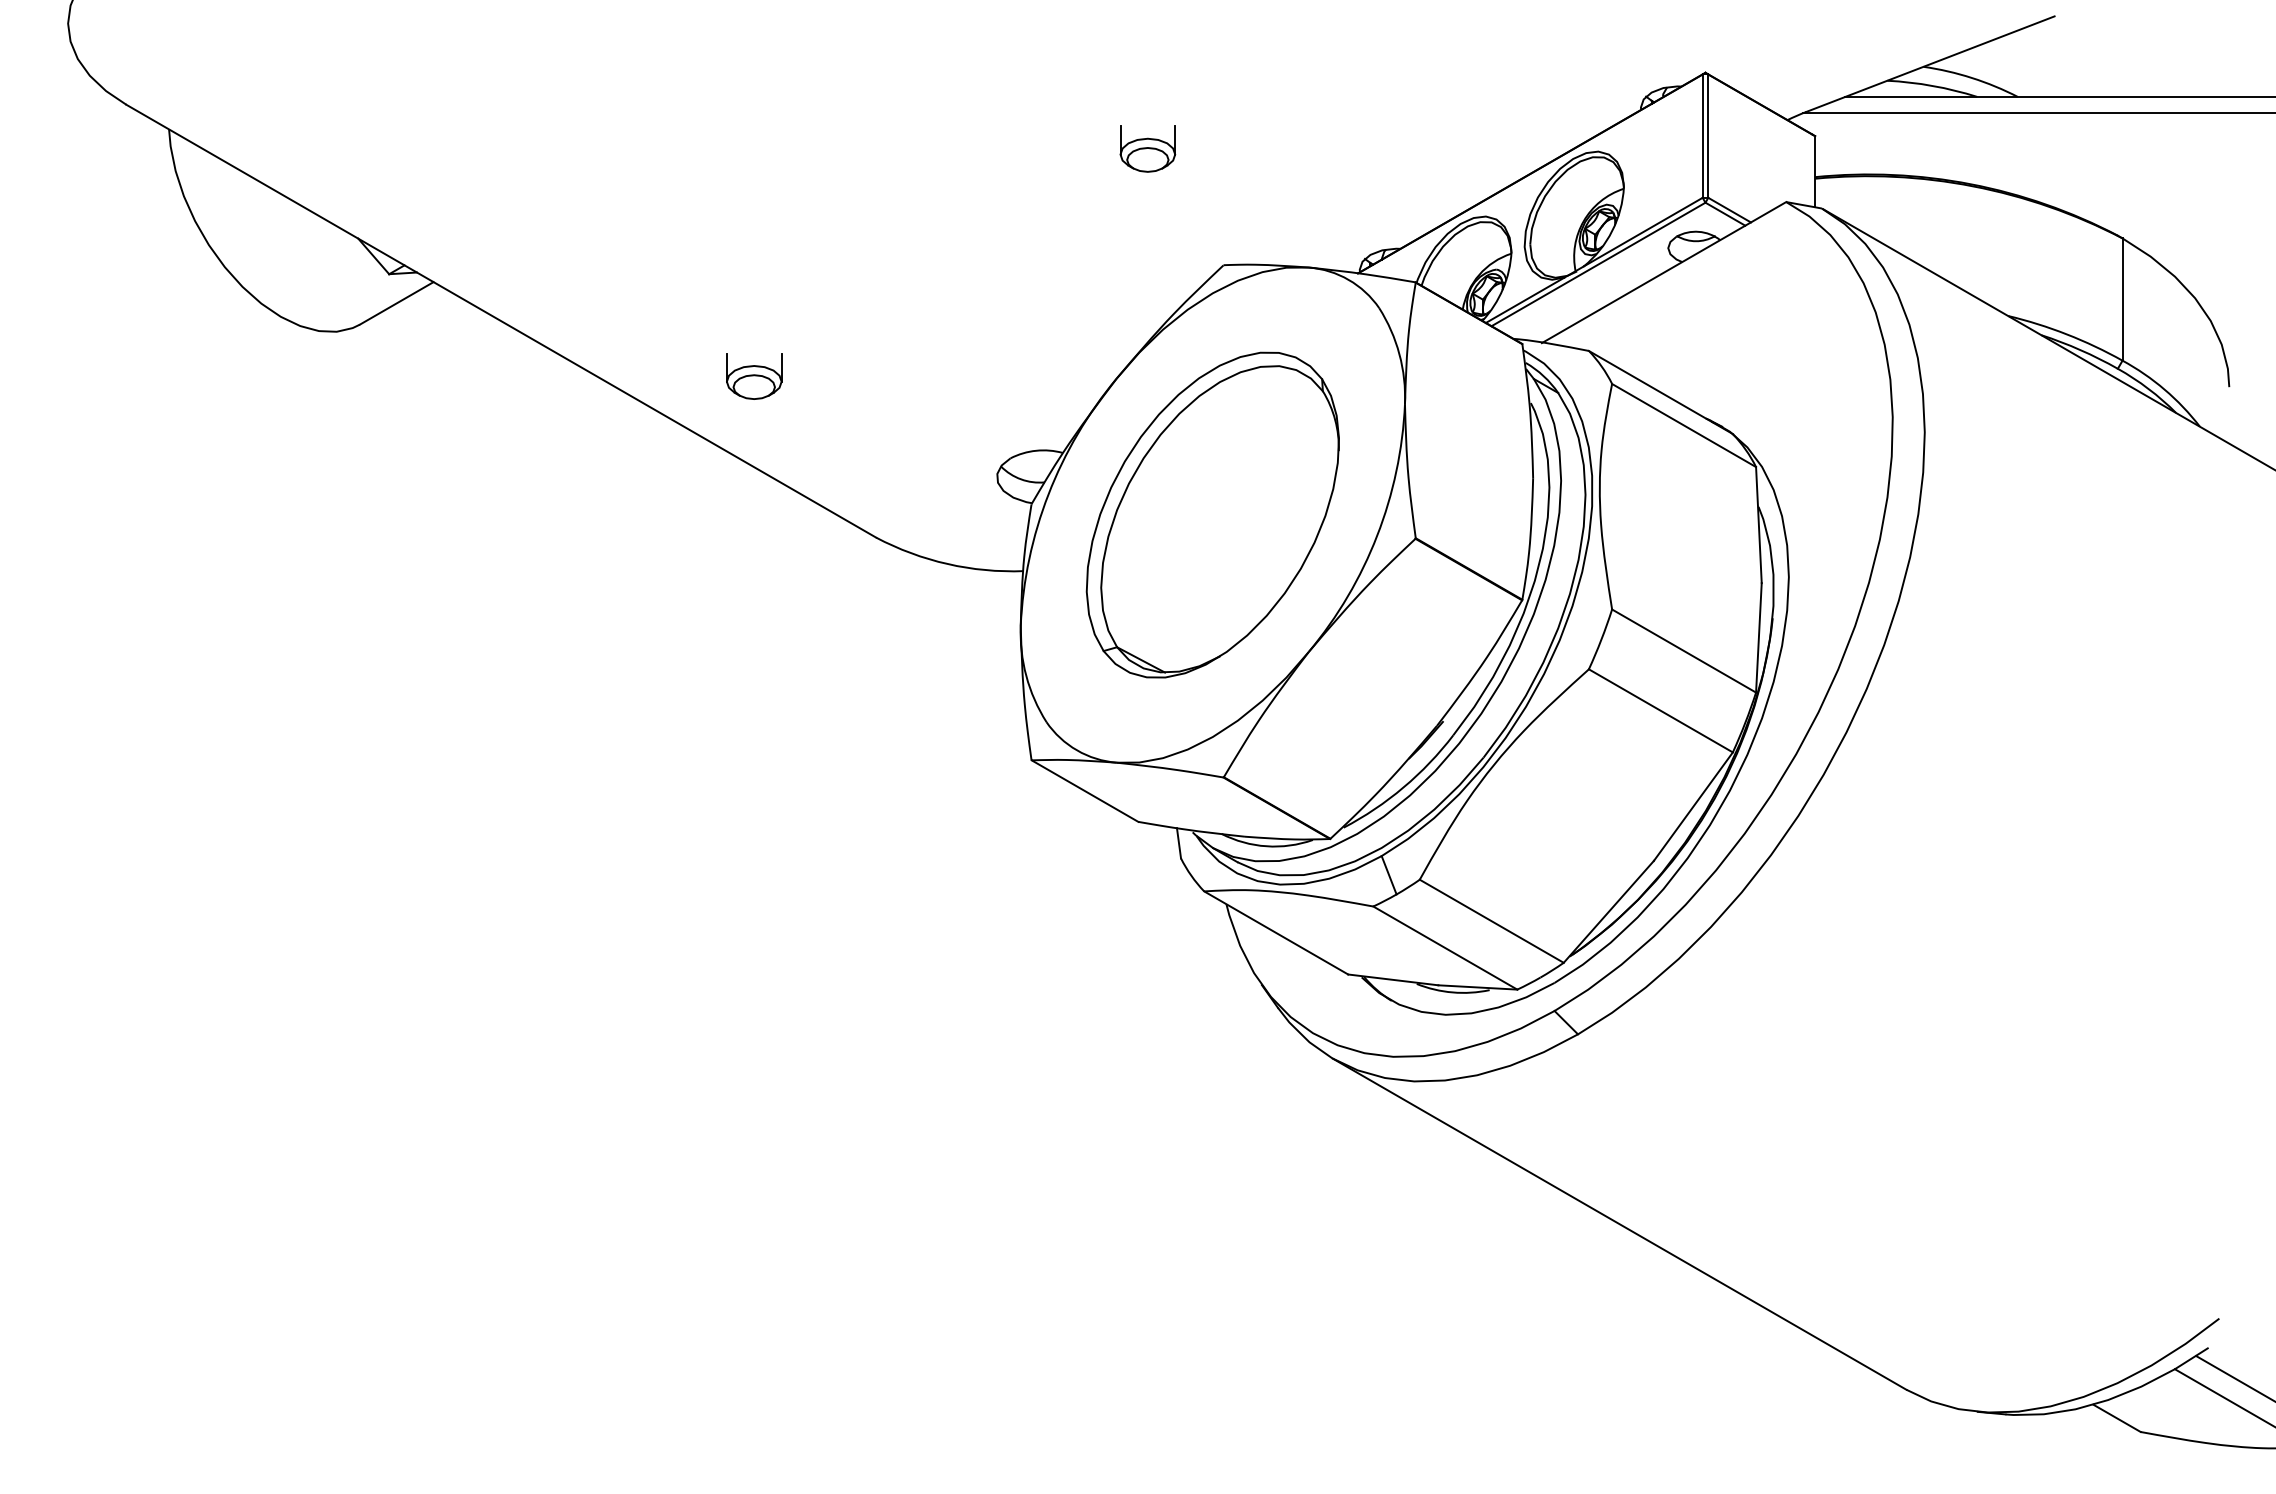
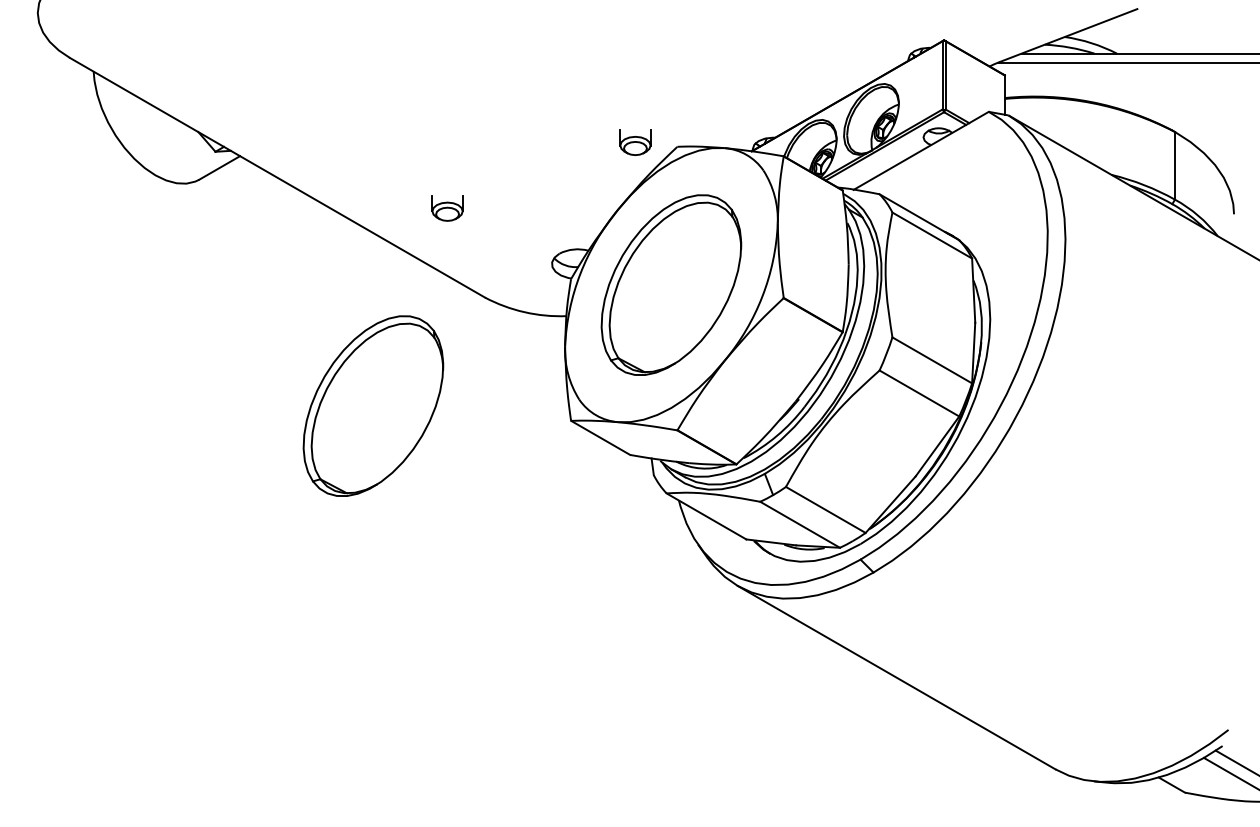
part: (1147, 149) -> (635, 142), moved
part: (754, 376) -> (447, 208), moved
part: (674, 732) -> (373, 405), added

